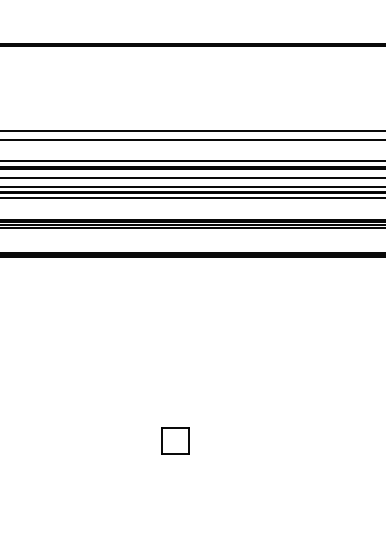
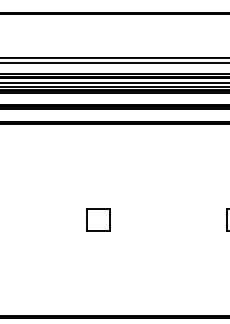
part: (175, 439) -> (98, 219), size x1.67

